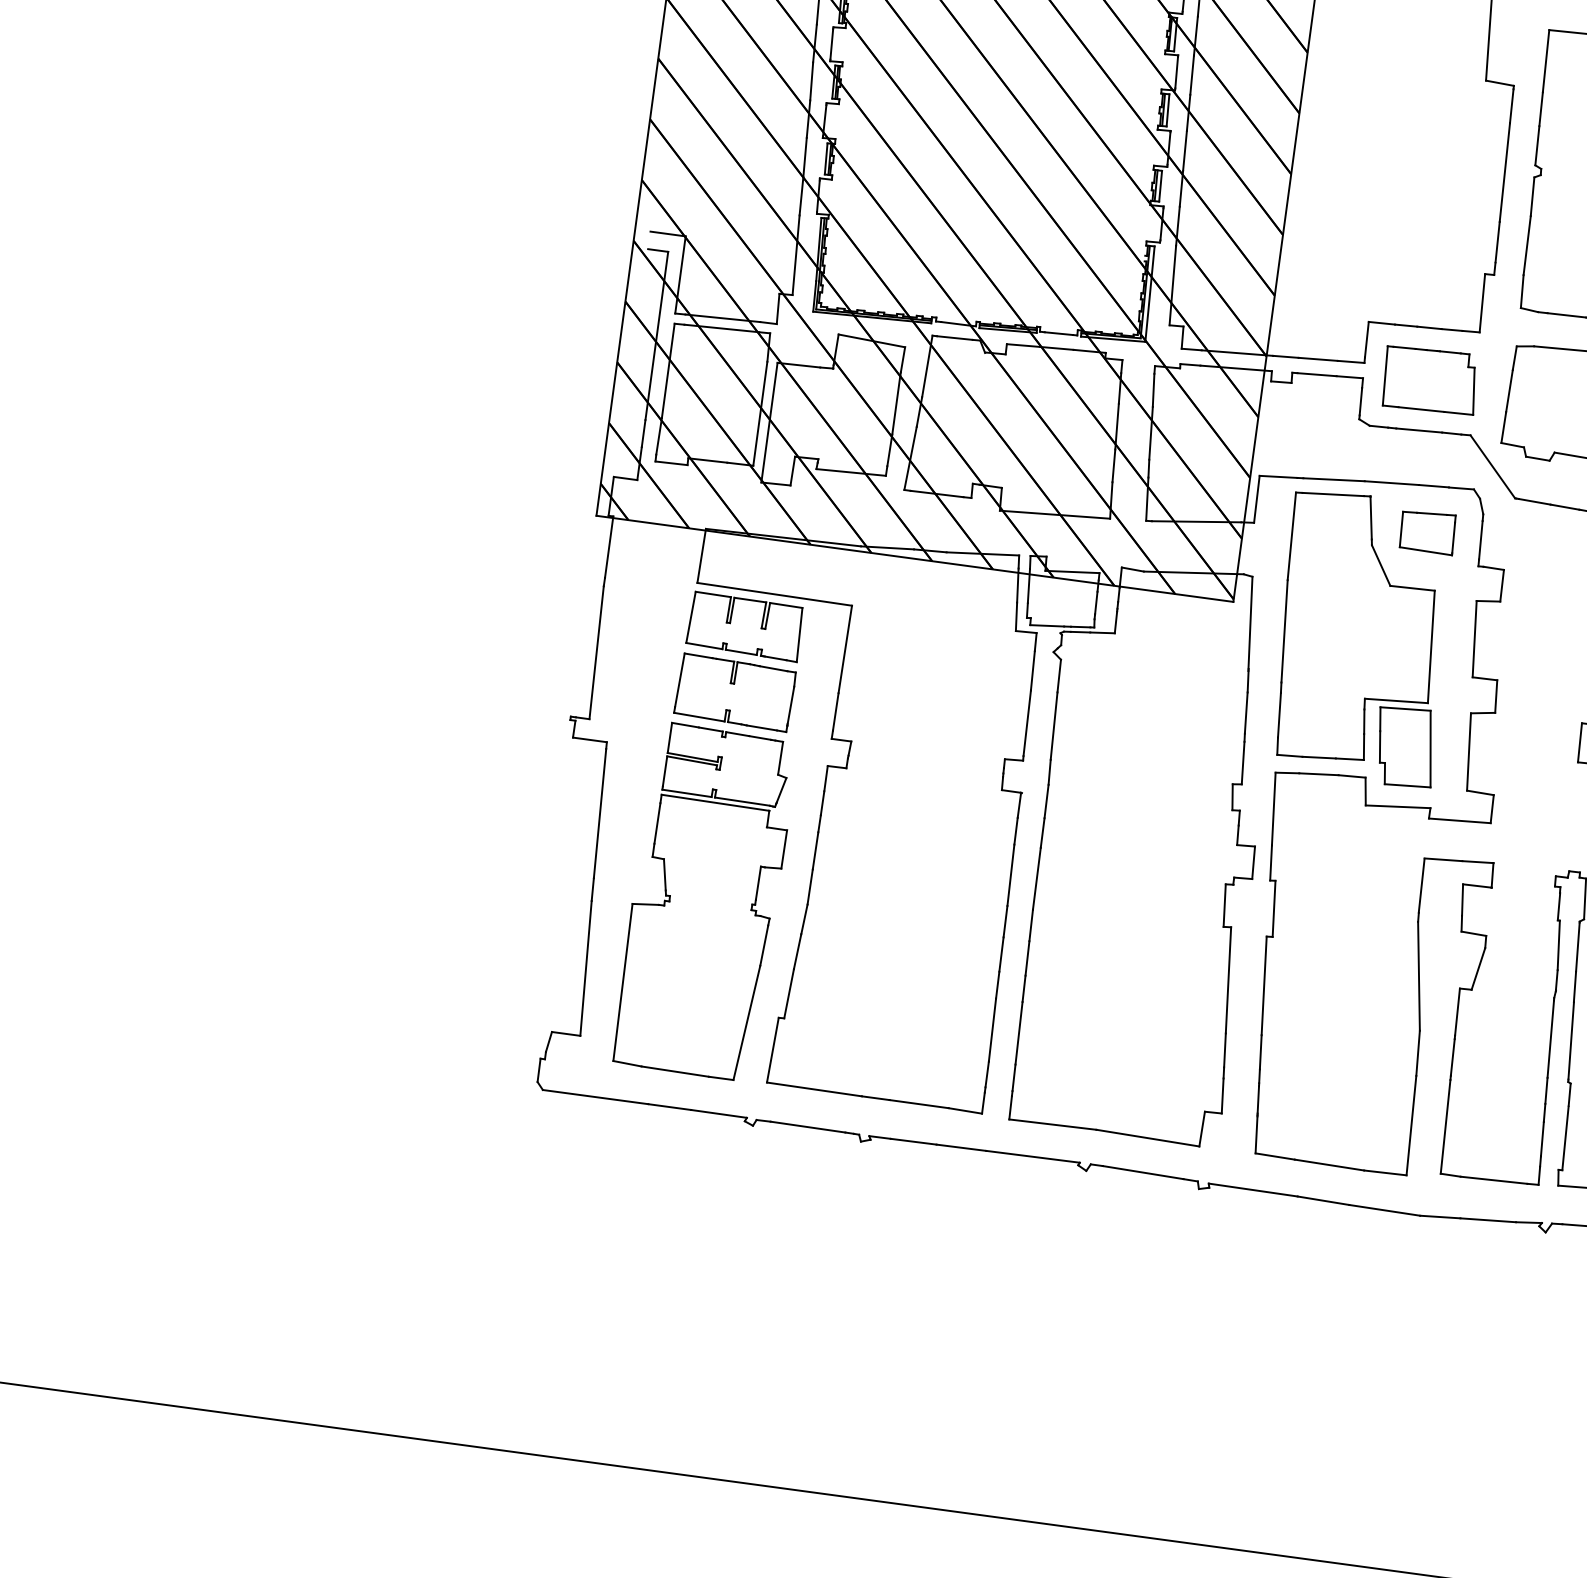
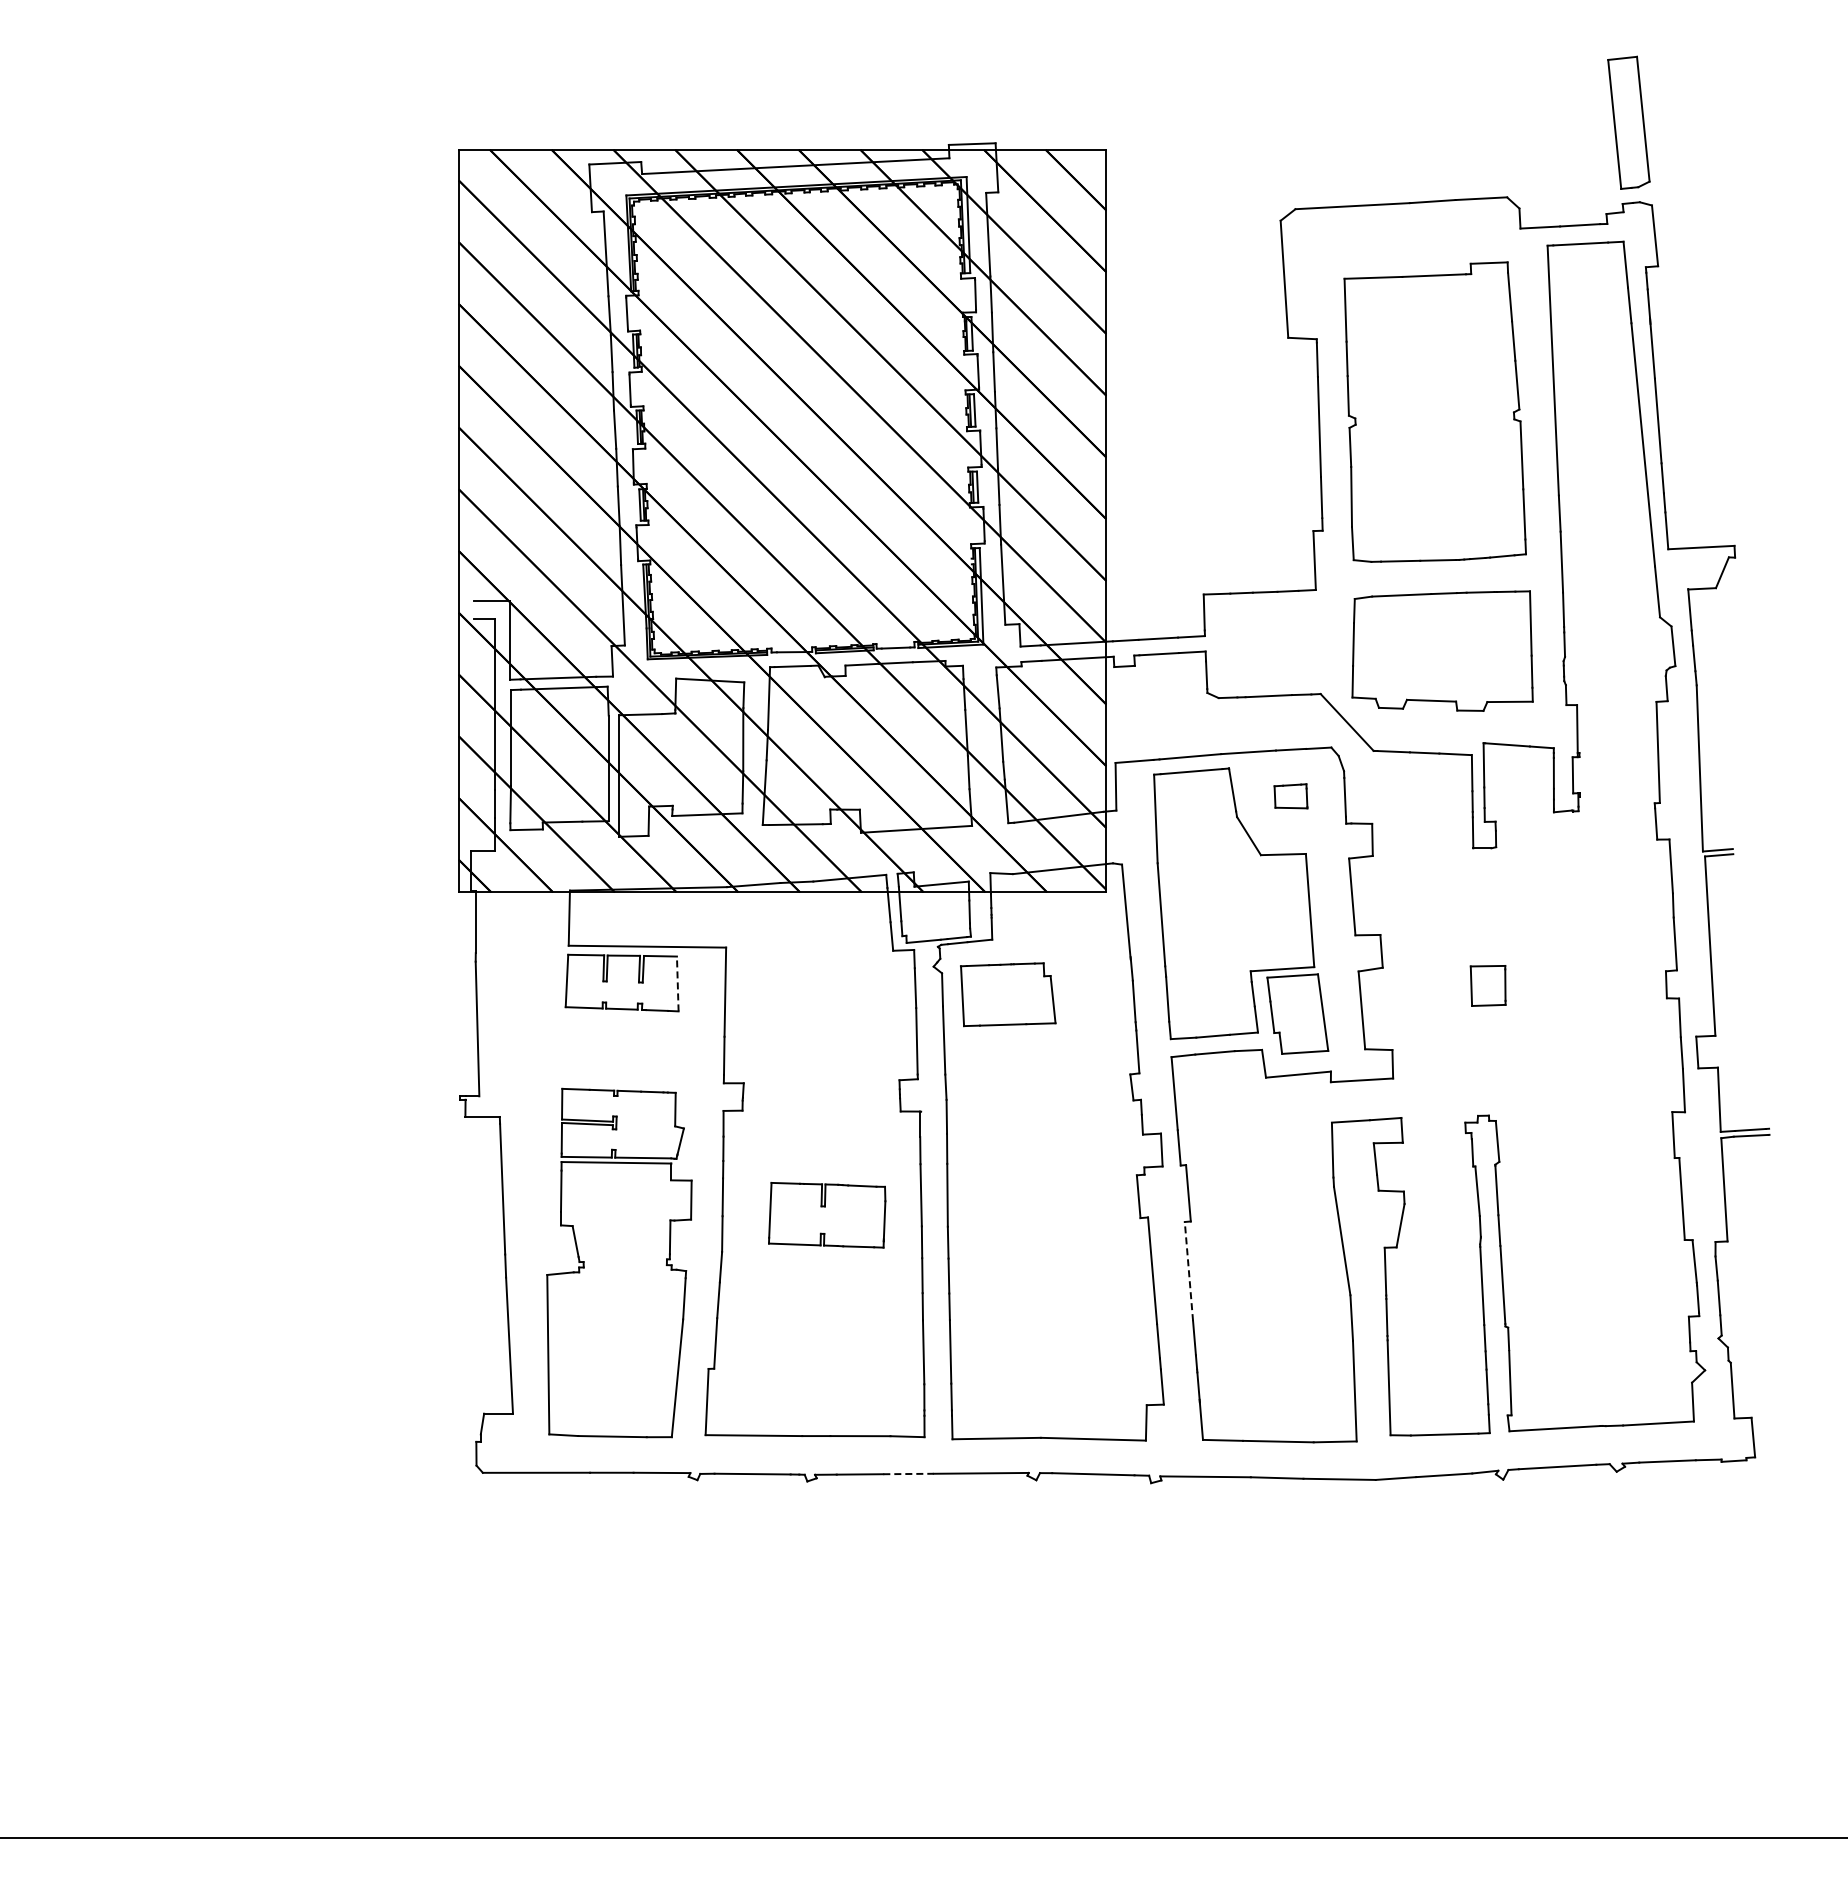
part: (1430, 380) -> (1008, 994), moved
part: (1427, 532) -> (1290, 796), size x0.6
line: (799, 634) -> (677, 983), solid -> dashed
part: (735, 693) -> (827, 1215), moved
line: (1263, 985) -> (1188, 1271), solid -> dashed
line: (962, 1148) -> (909, 1474), solid -> dashed

